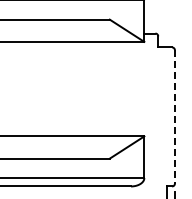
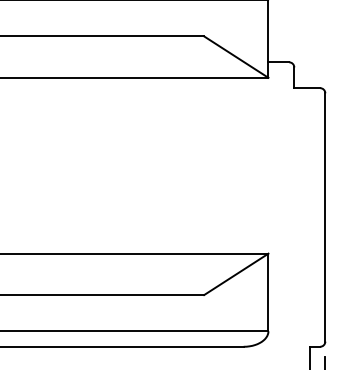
line: (174, 116) -> (324, 216), dashed -> solid

